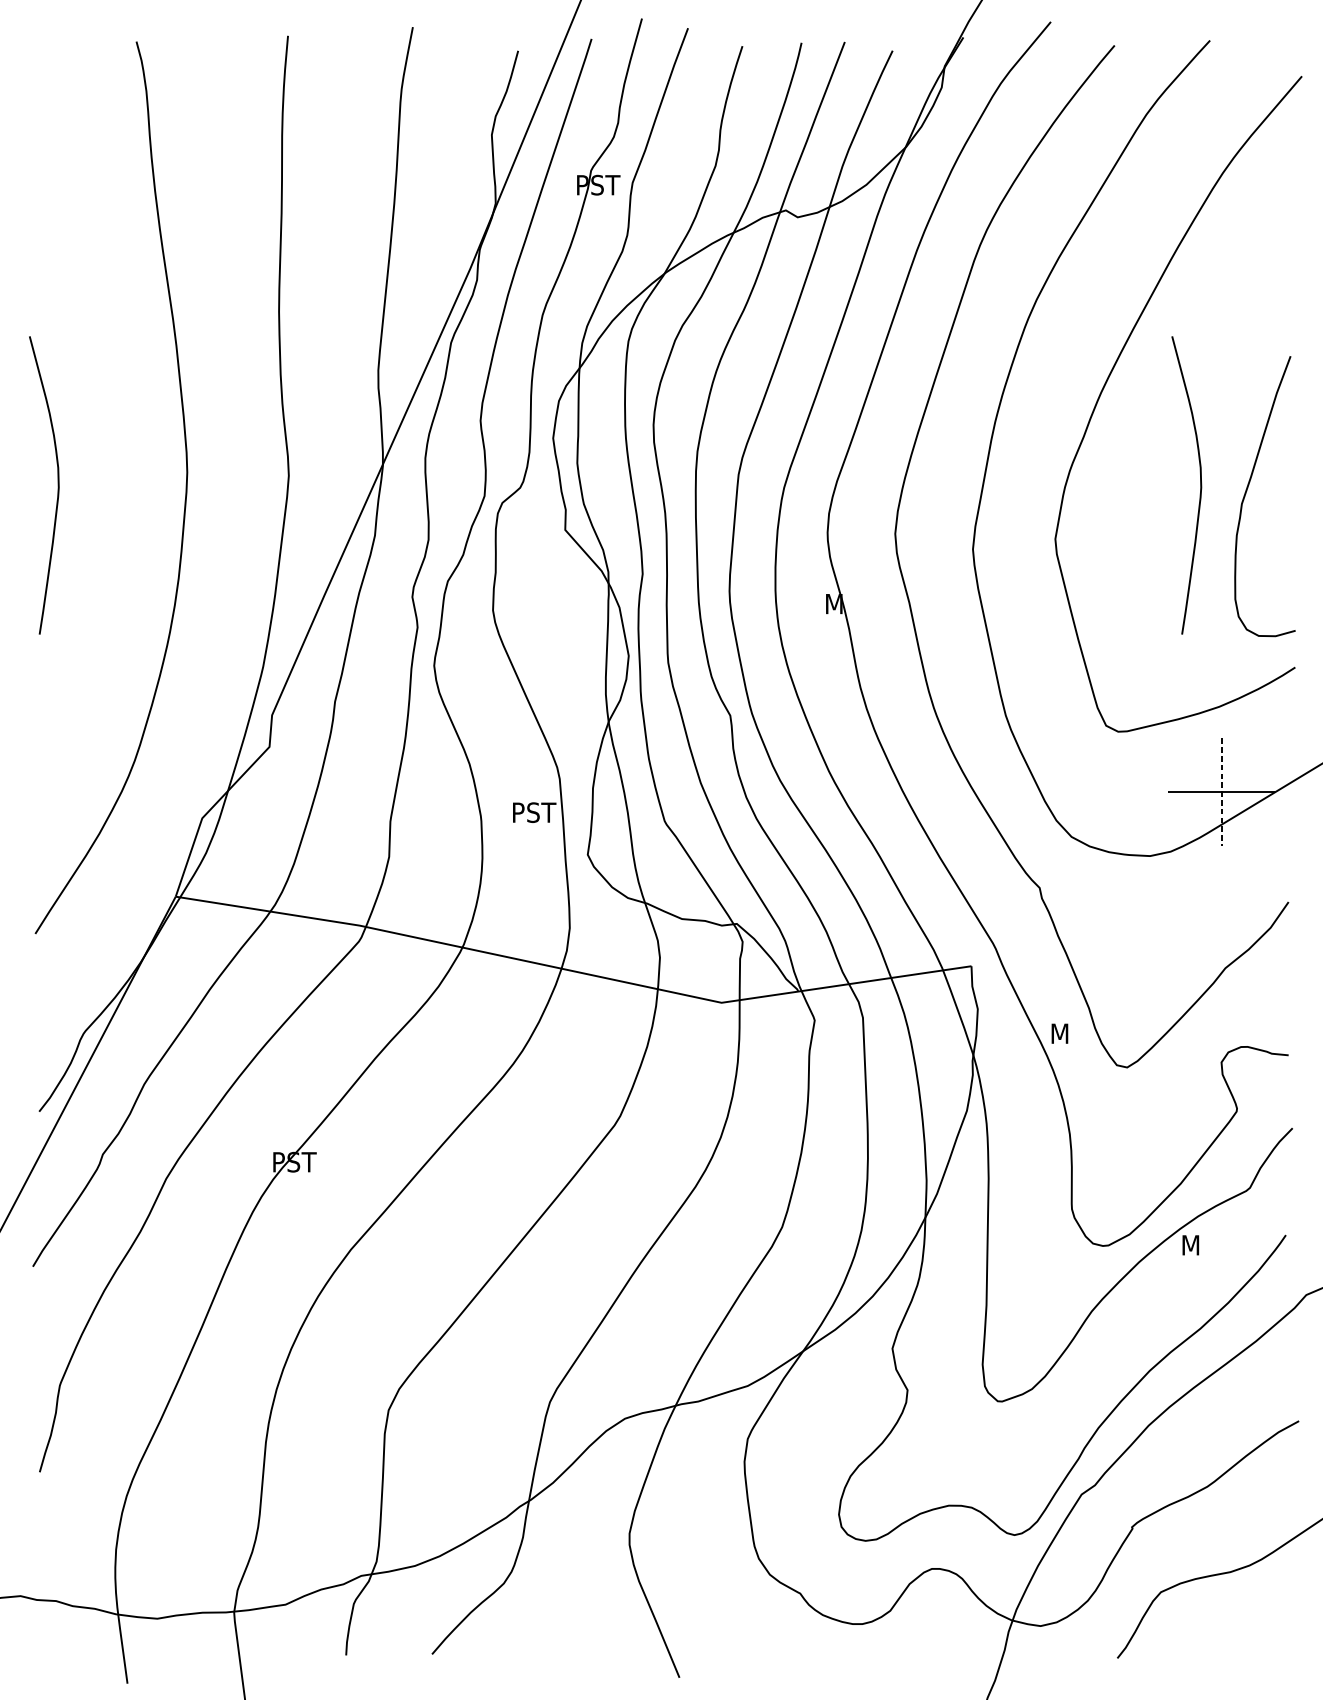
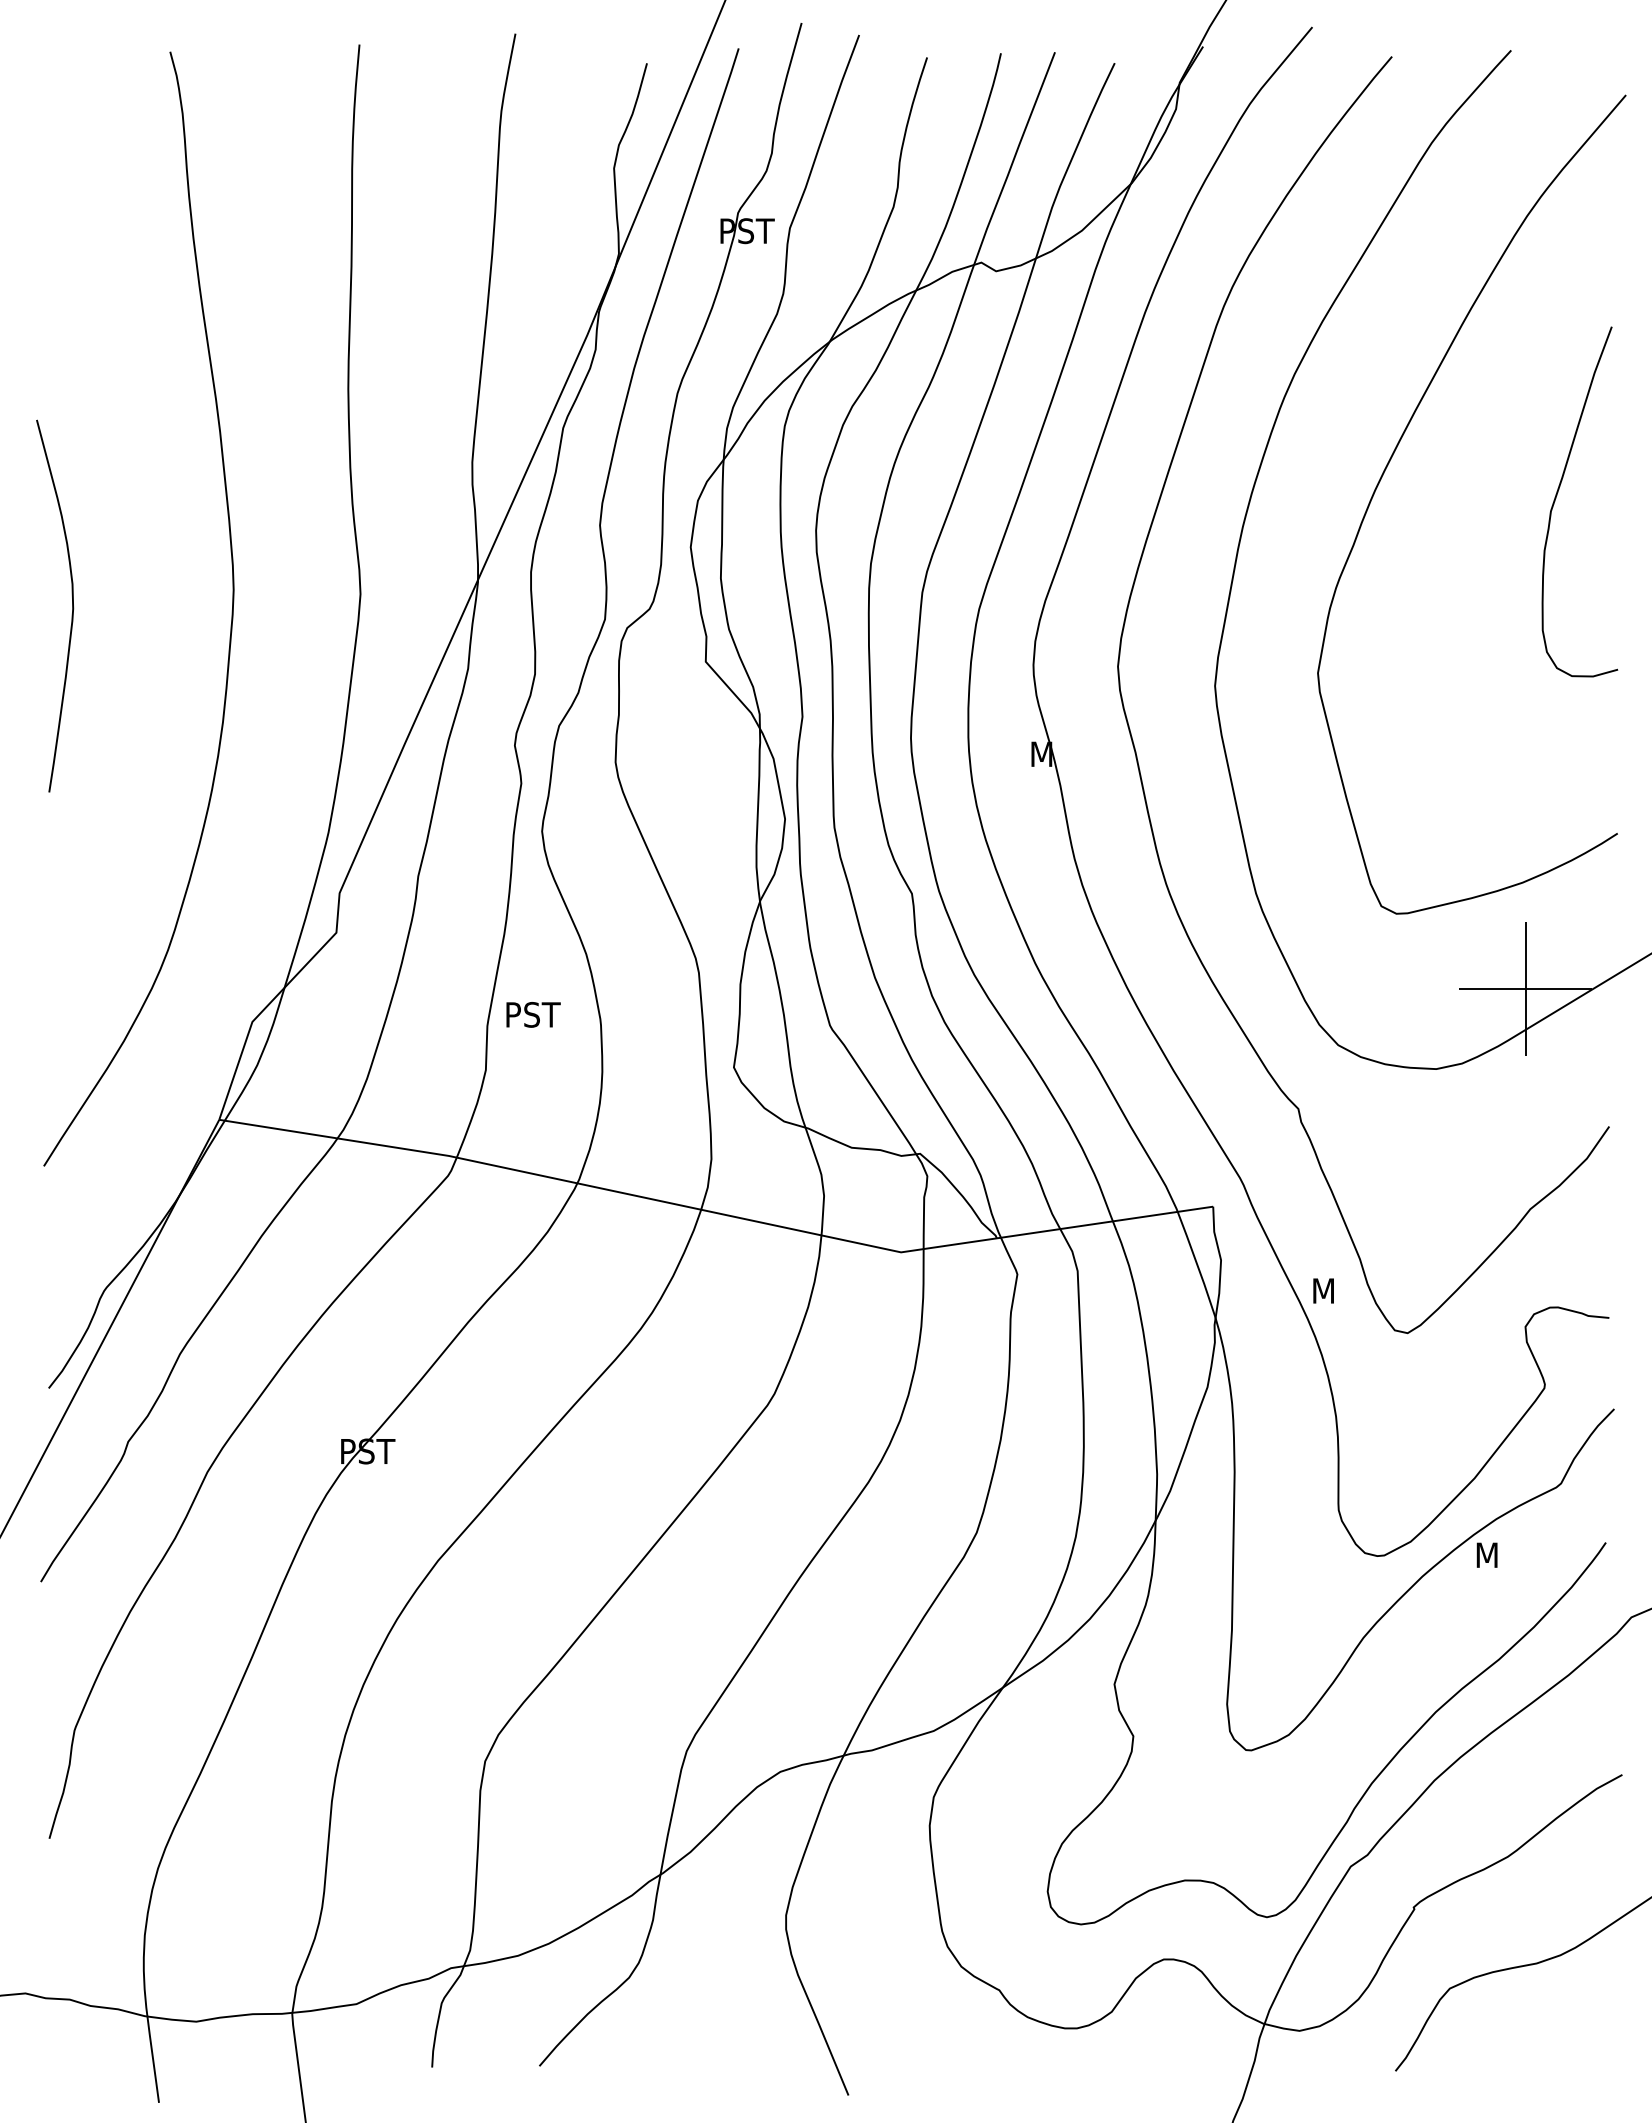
curve: (1200, 484) -> (1499, 605), removed
curve: (1247, 491) -> (1557, 495), moved
line: (1221, 791) -> (1525, 988), dashed -> solid
text: (534, 812) -> (533, 1014), moved

